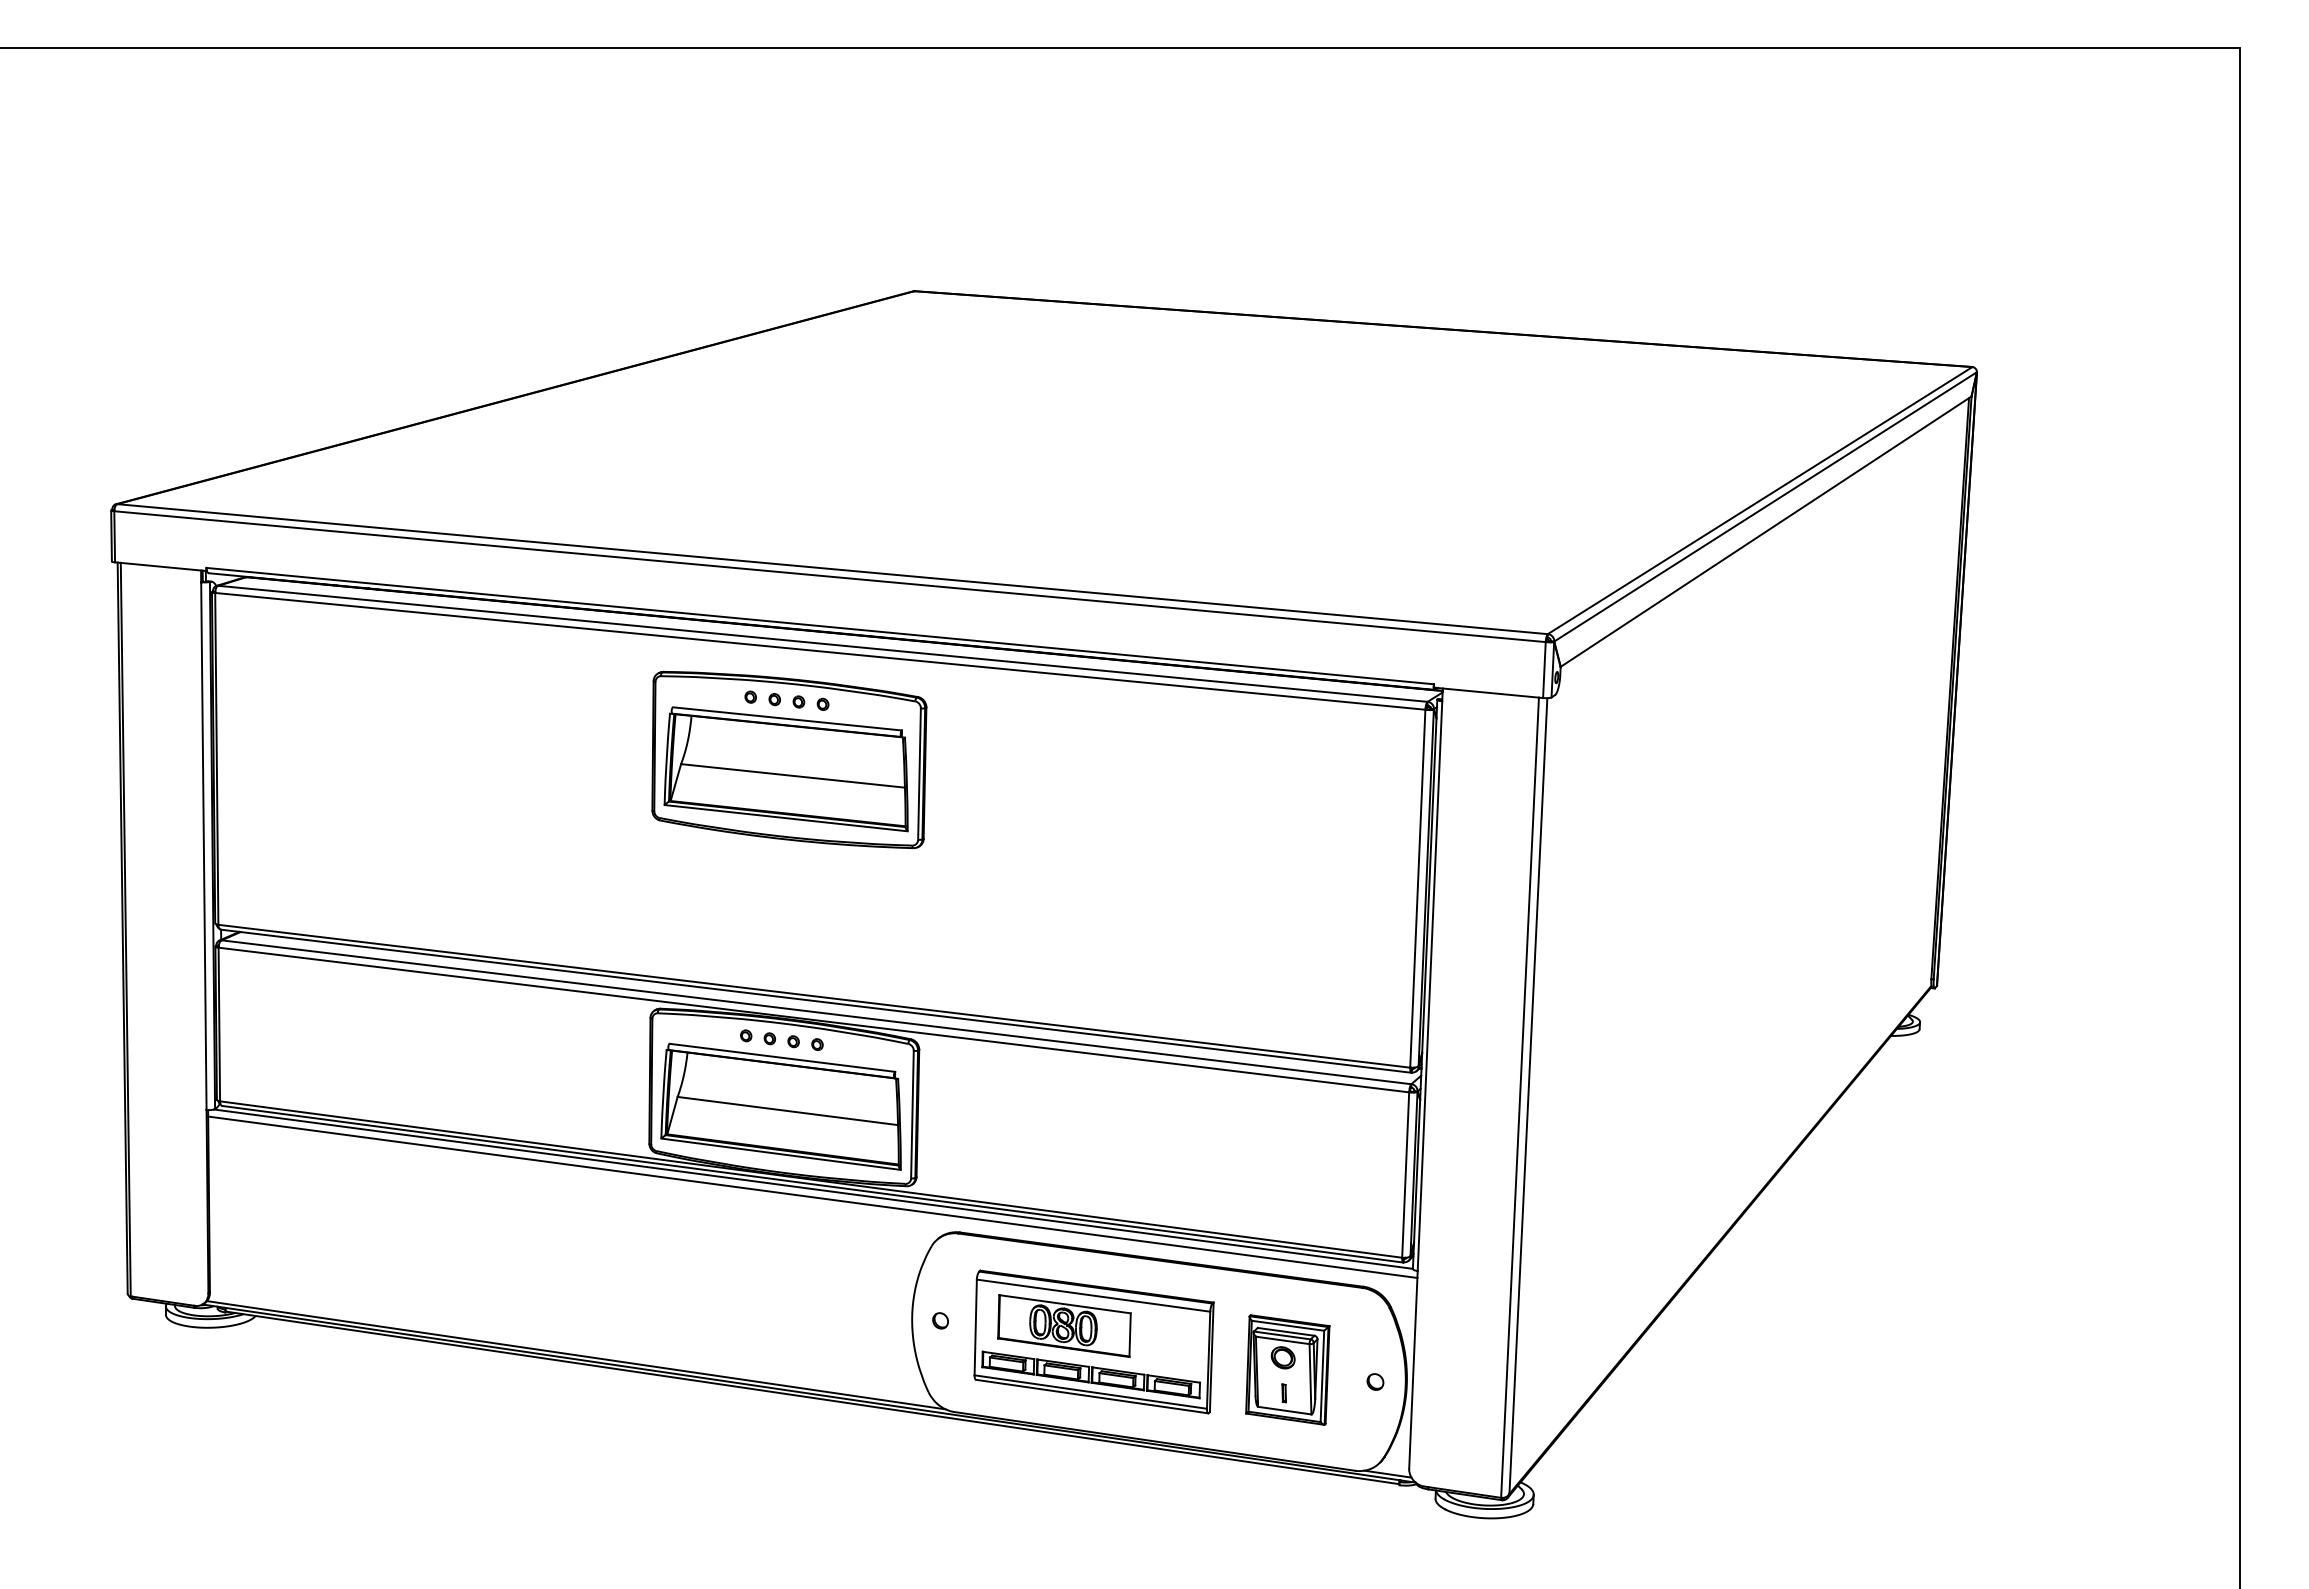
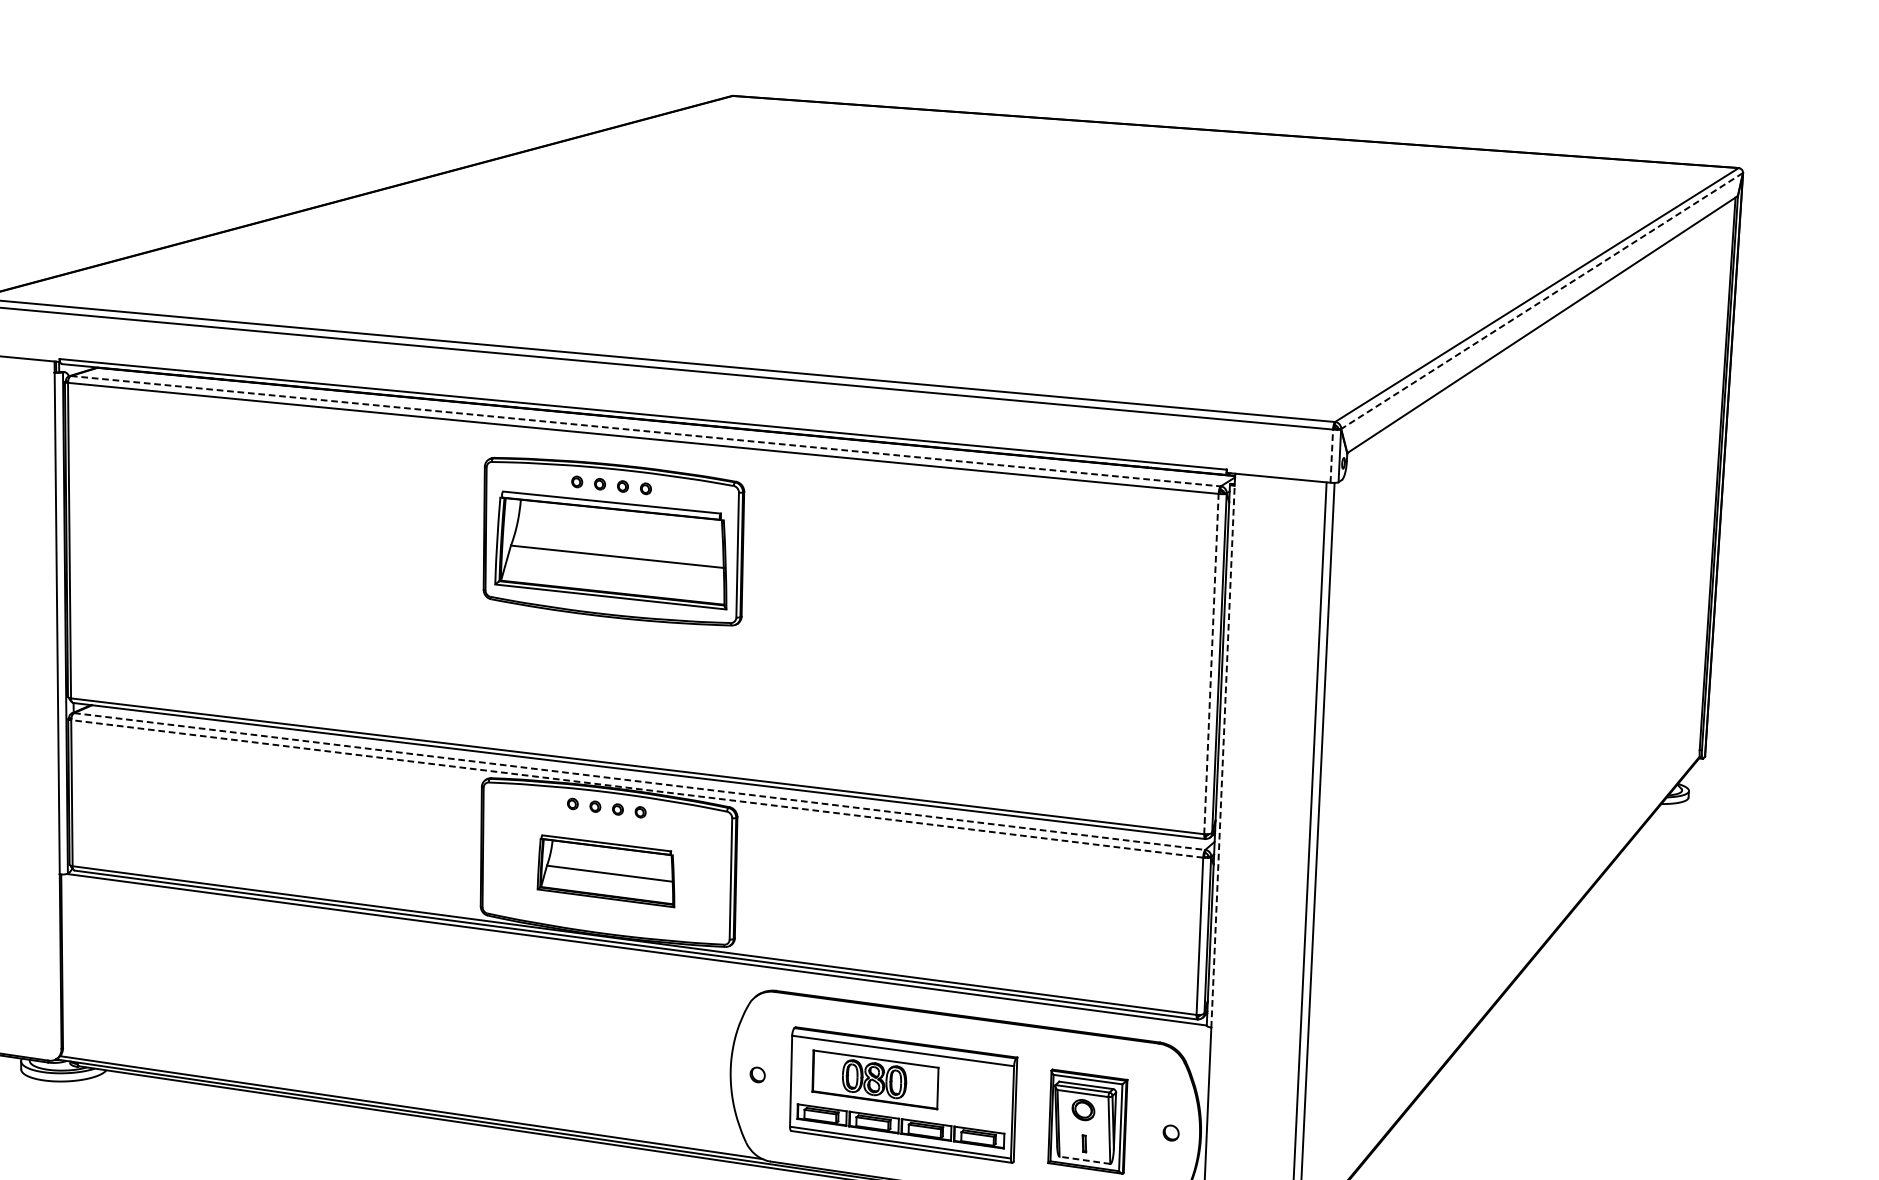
line: (1765, 506) -> (1542, 300), solid -> dashed
line: (823, 643) -> (646, 430), solid -> dashed
line: (1544, 669) -> (1331, 455), solid -> dashed
line: (1417, 888) -> (1211, 663), solid -> dashed
line: (1430, 985) -> (1223, 756), solid -> dashed
line: (817, 1012) -> (640, 781), solid -> dashed
line: (813, 1020) -> (636, 789), solid -> dashed
part: (780, 1106) -> (605, 871), size x0.6
line: (812, 1196) -> (635, 956), removed
line: (1284, 1410) -> (1084, 1160), solid -> dashed

